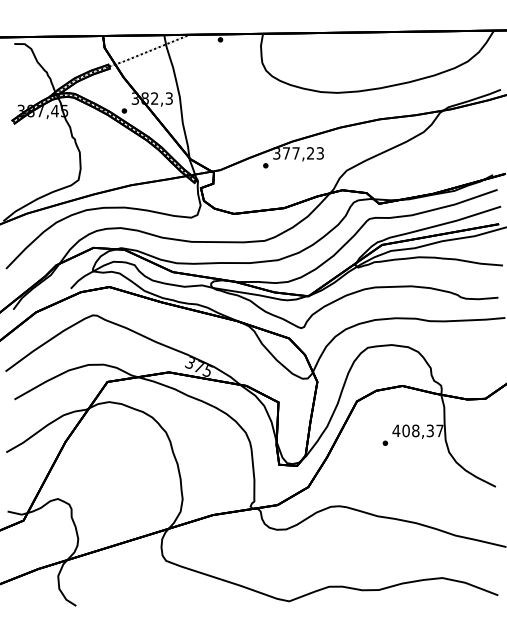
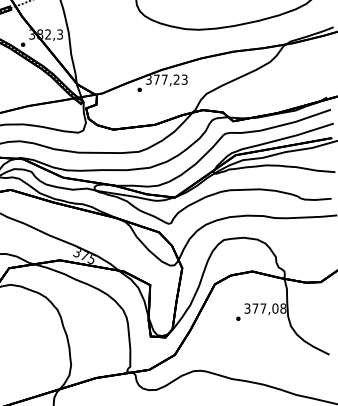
text: (417, 430) -> (264, 308), 408,37 -> 377,08

